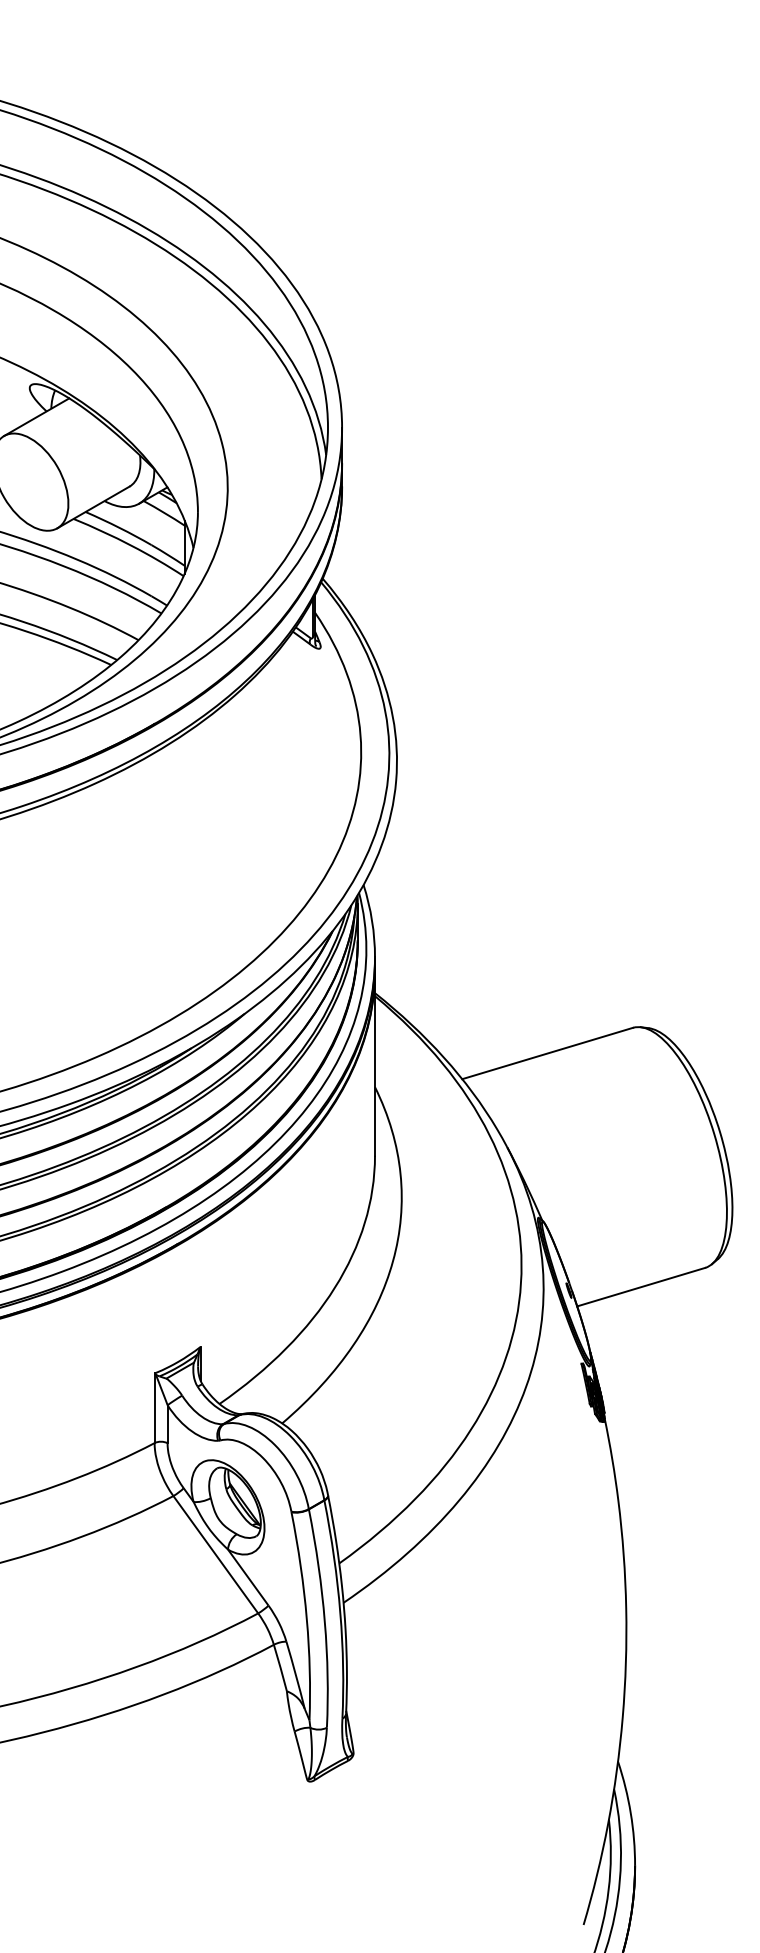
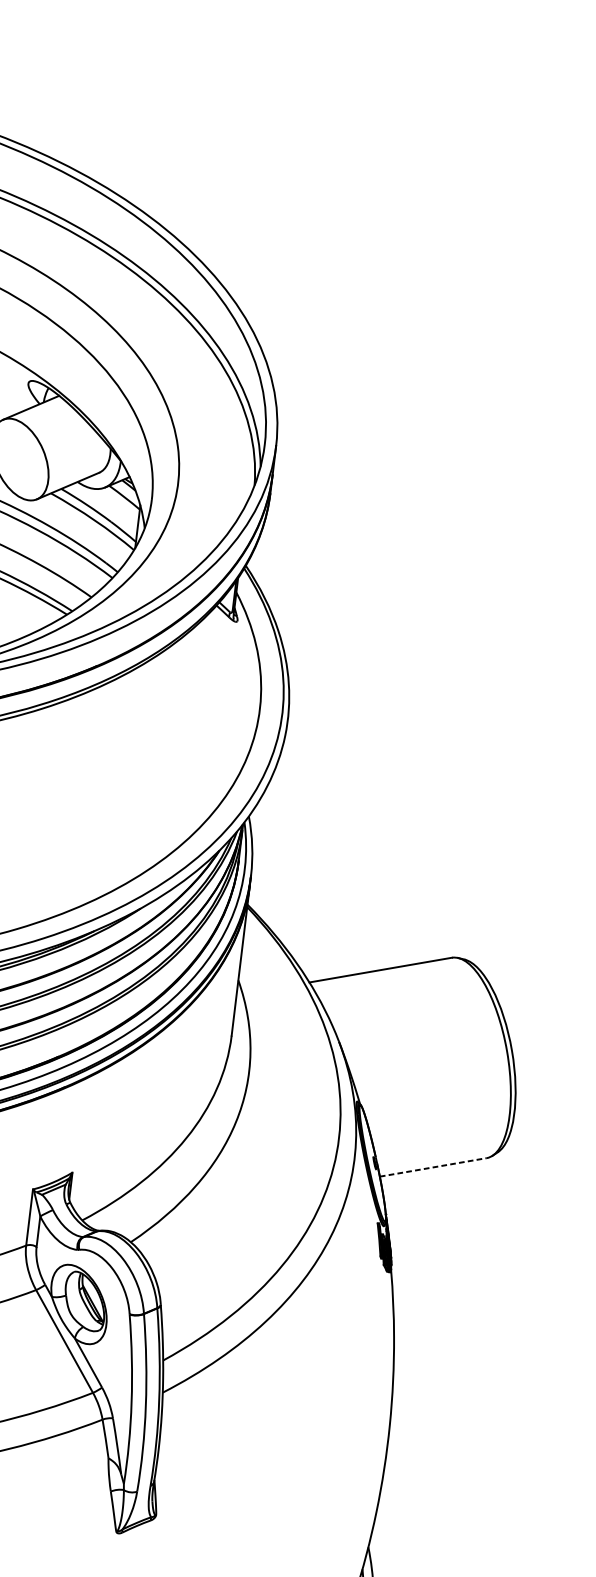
line: (641, 1287) -> (433, 1167), solid -> dashed

